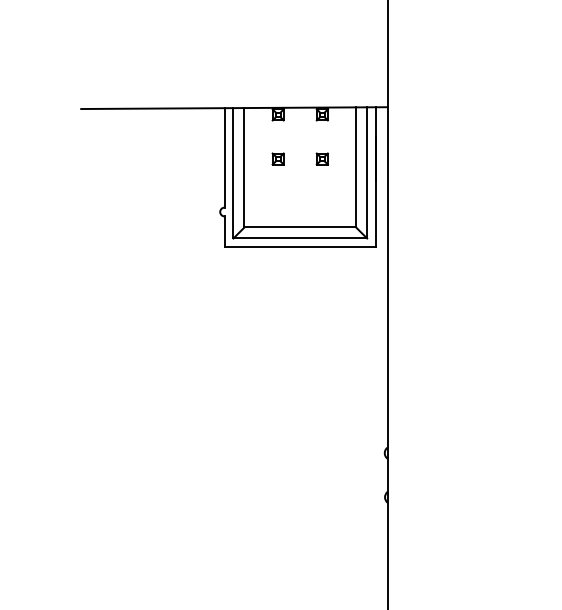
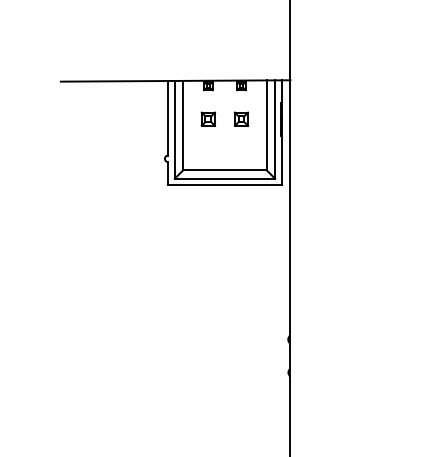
part: (278, 158) -> (208, 118), size x1.6
part: (322, 158) -> (241, 118), size x1.6

